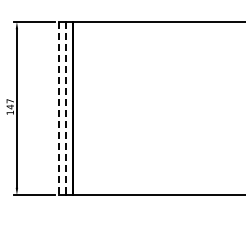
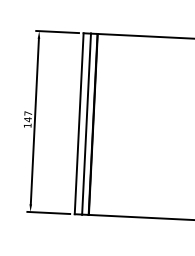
line: (59, 108) -> (79, 123), dashed -> solid
line: (66, 108) -> (86, 124), dashed -> solid

